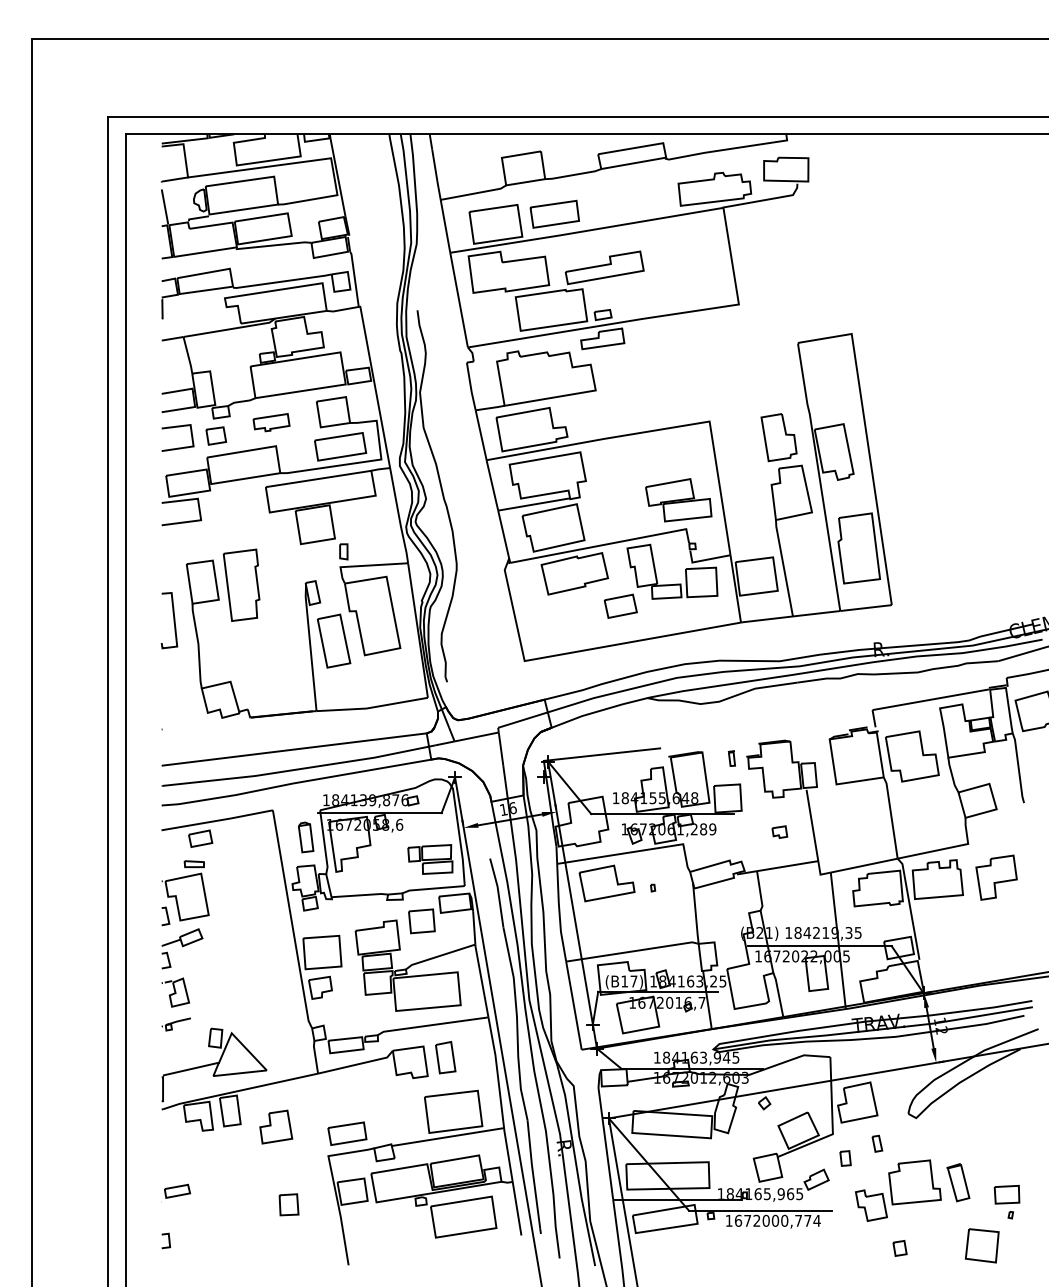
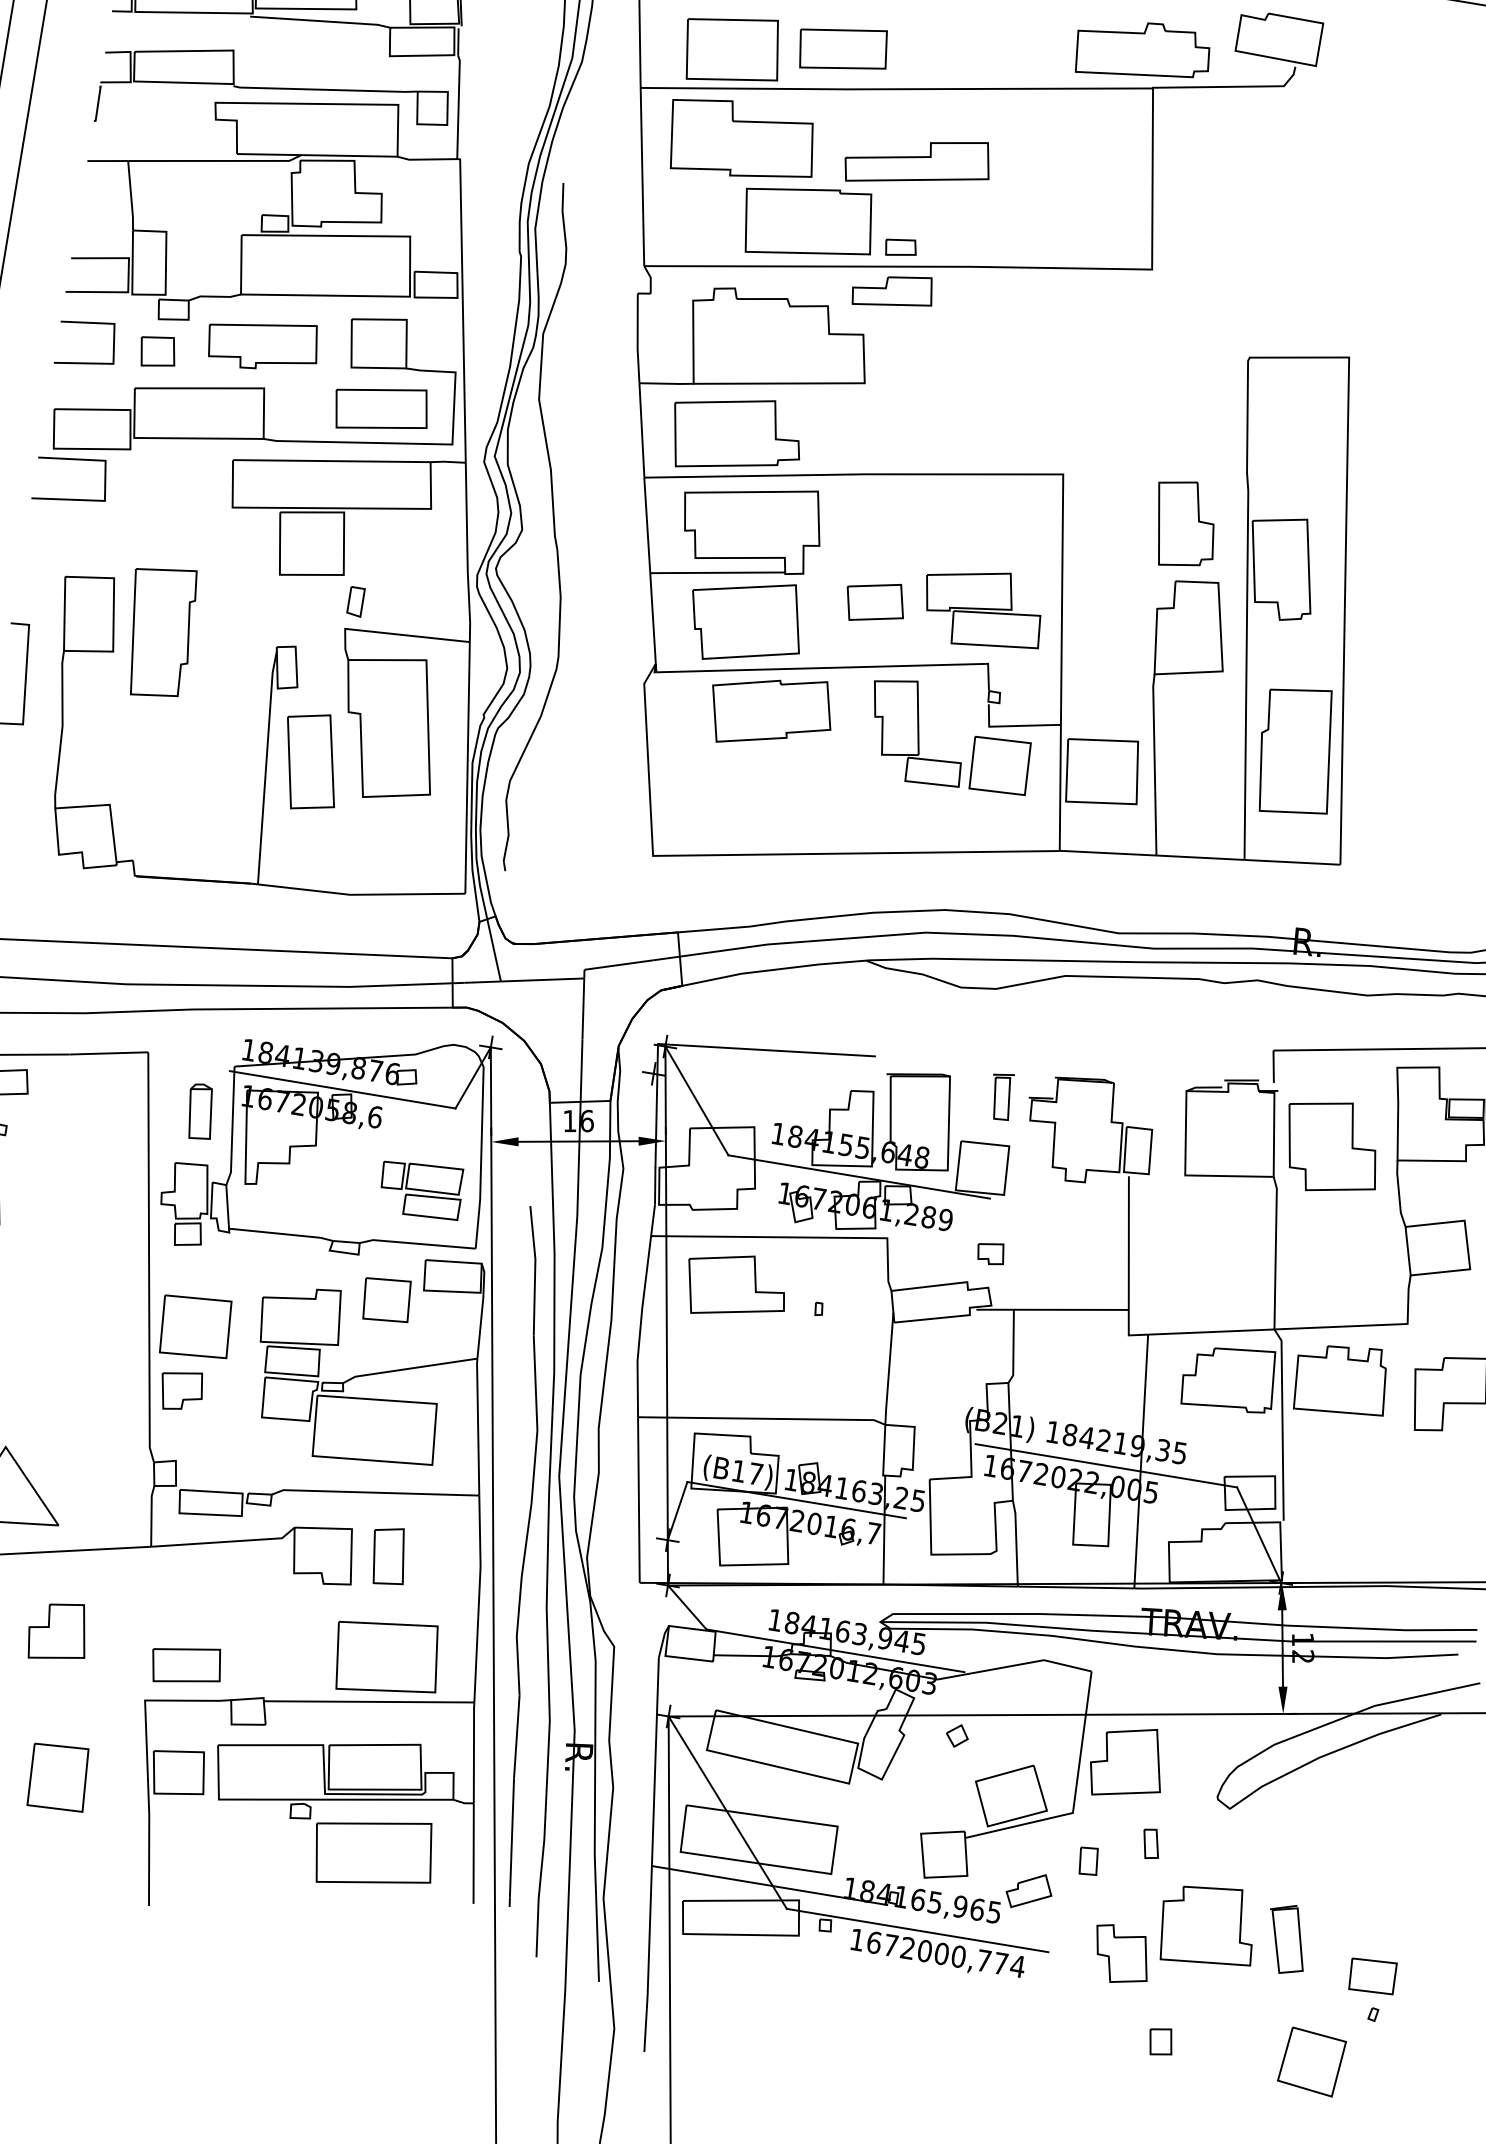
part: (271, 422) -> (262, 343), size x1.67
part: (620, 605) -> (875, 600), moved
part: (731, 758) -> (1001, 1096), size x1.67
part: (779, 831) -> (990, 1252), moved
part: (288, 1204) -> (57, 1776), size x1.67

